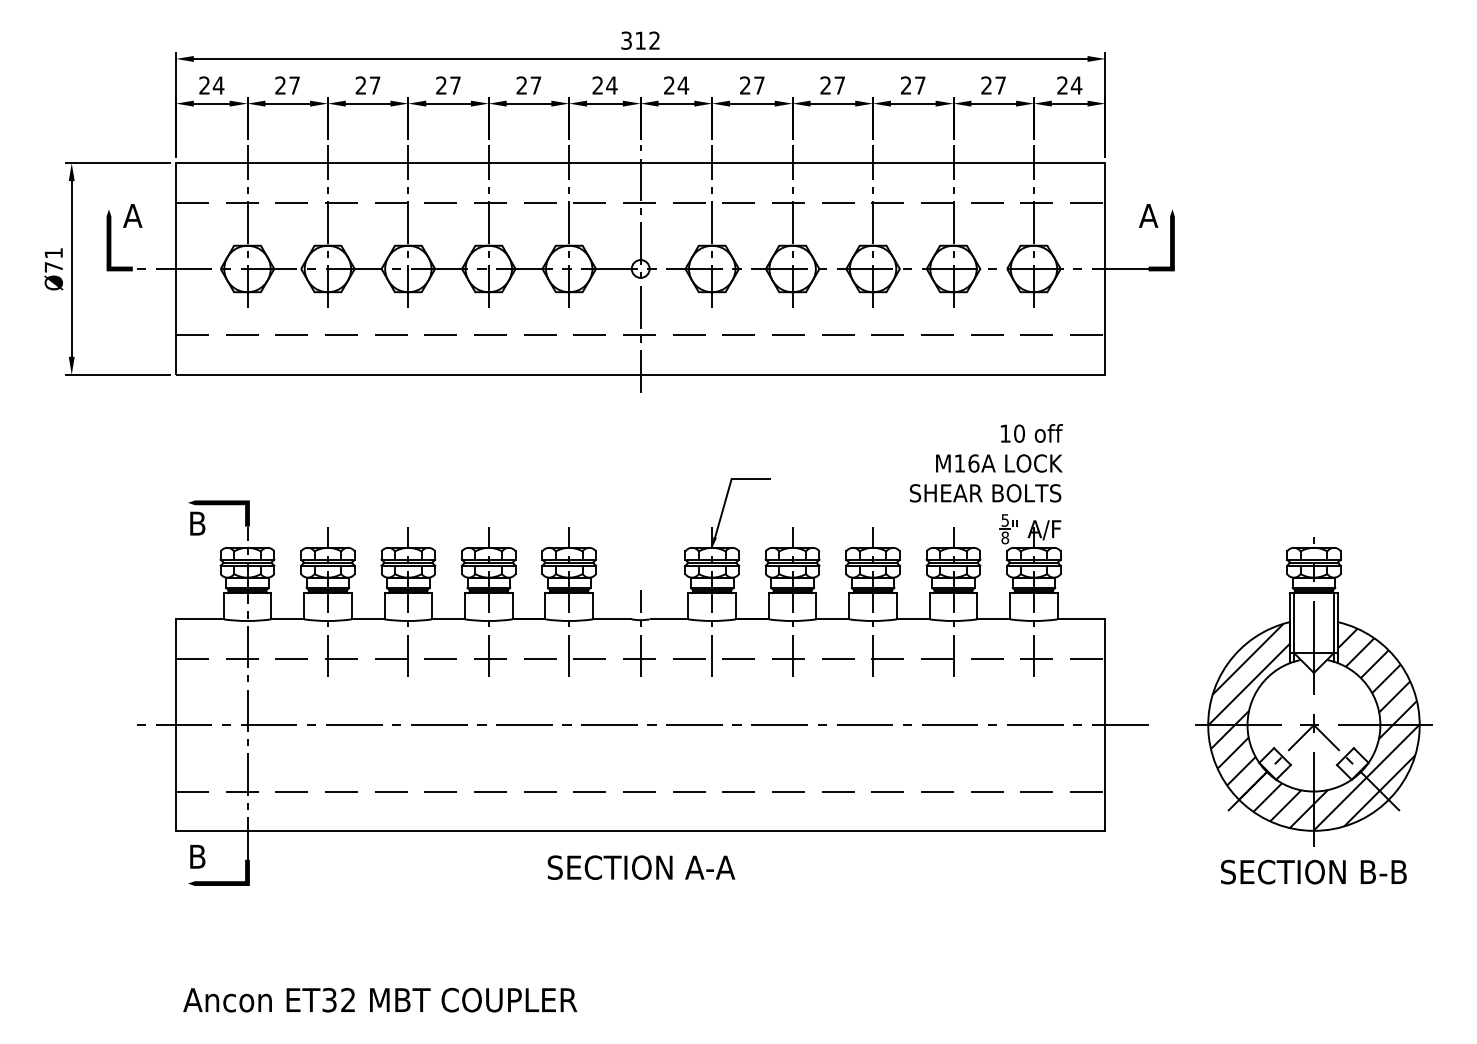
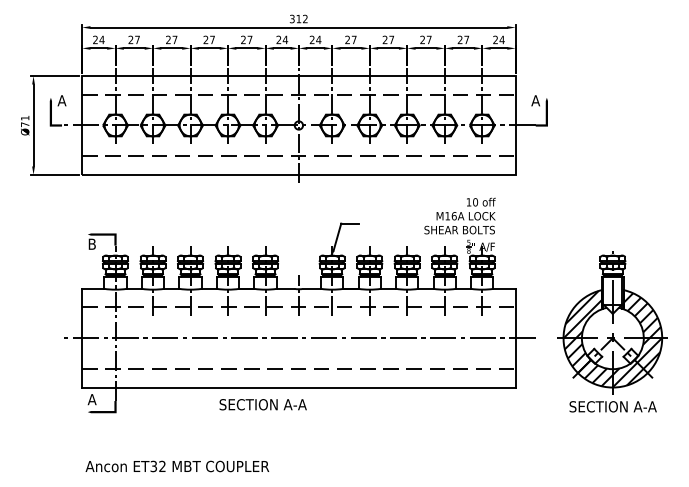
text: (195, 856) -> (91, 399), B -> A
text: (639, 867) -> (262, 404), moved
text: (1381, 871) -> (644, 406), SECTION B-B -> SECTION A-A

